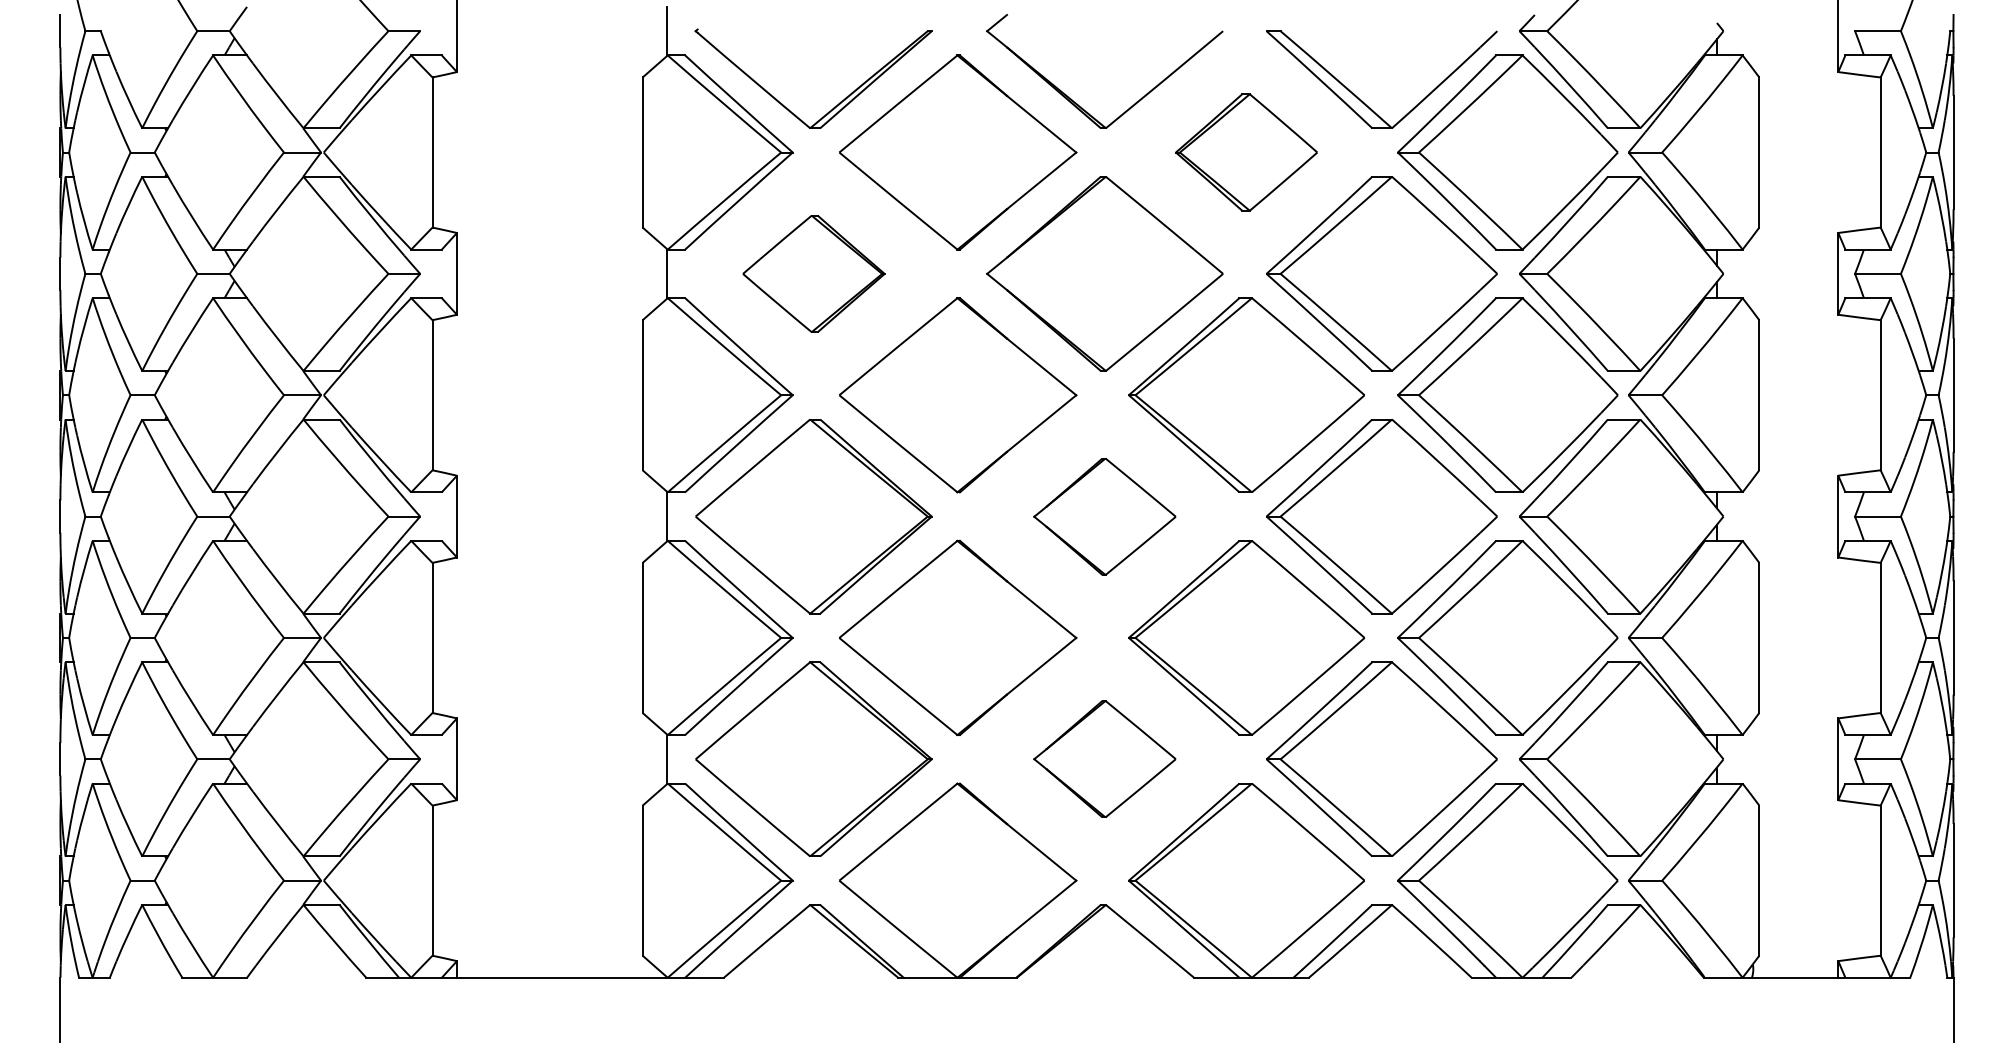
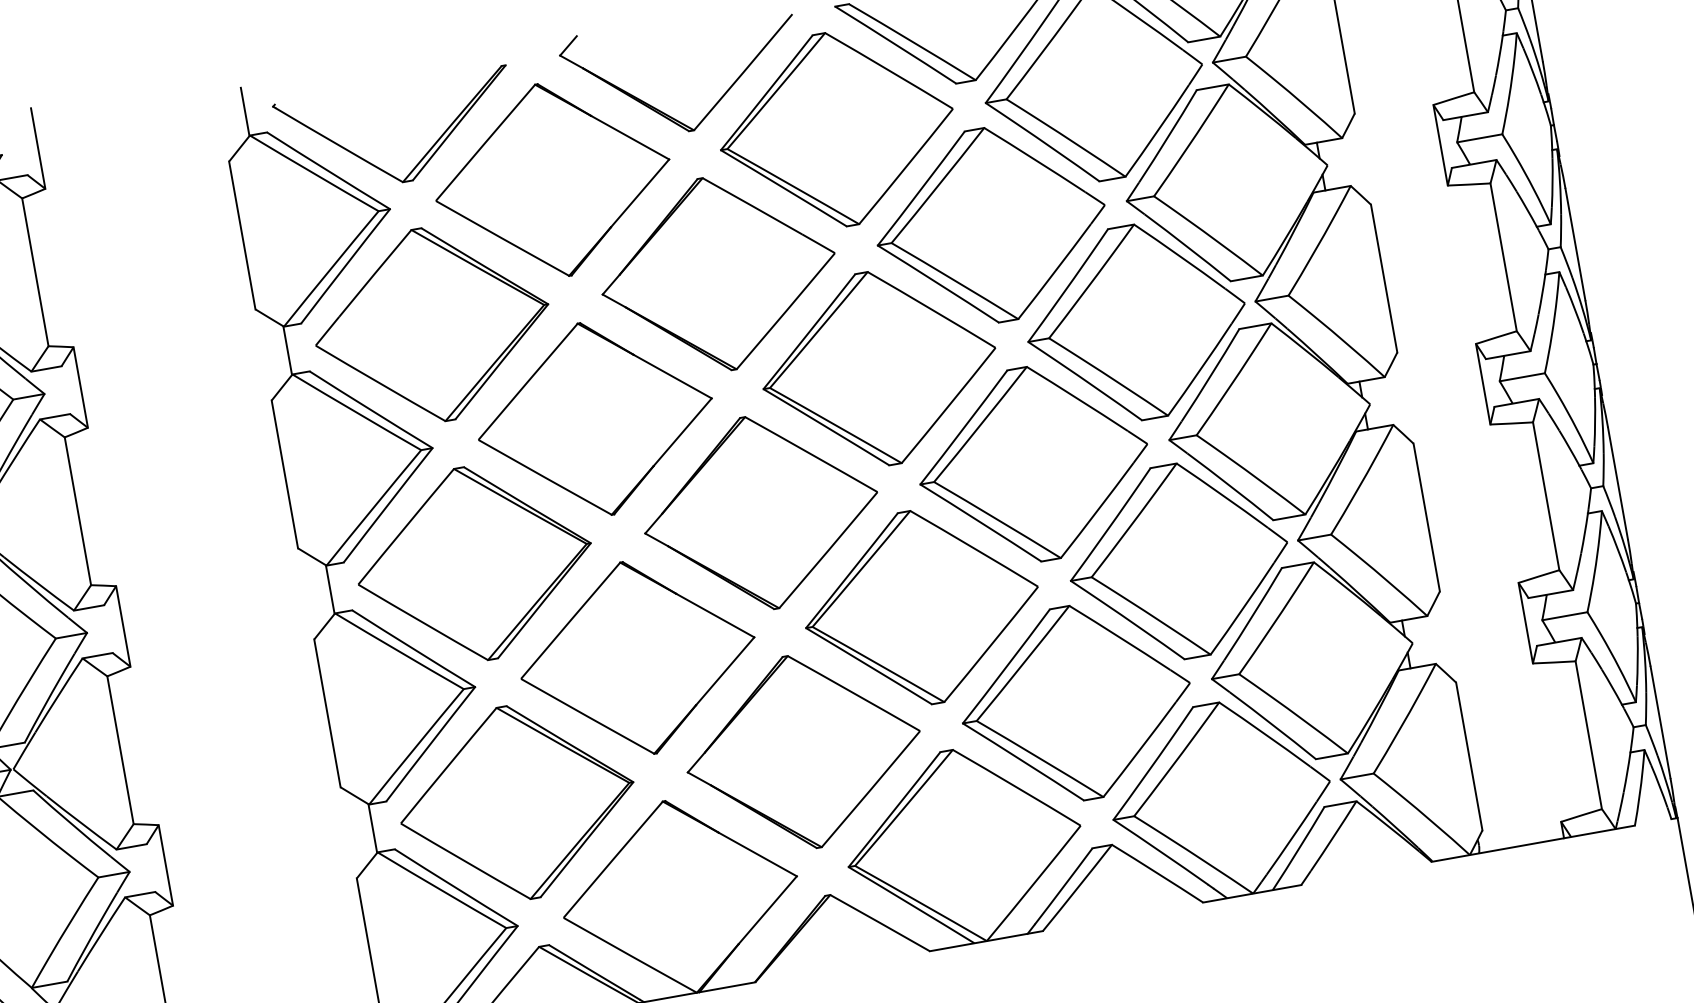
part: (1246, 152) -> (836, 129), size x1.67
part: (813, 273) -> (431, 324), size x1.67
part: (1104, 516) -> (760, 512), size x1.67
part: (1104, 758) -> (803, 751), size x1.67

